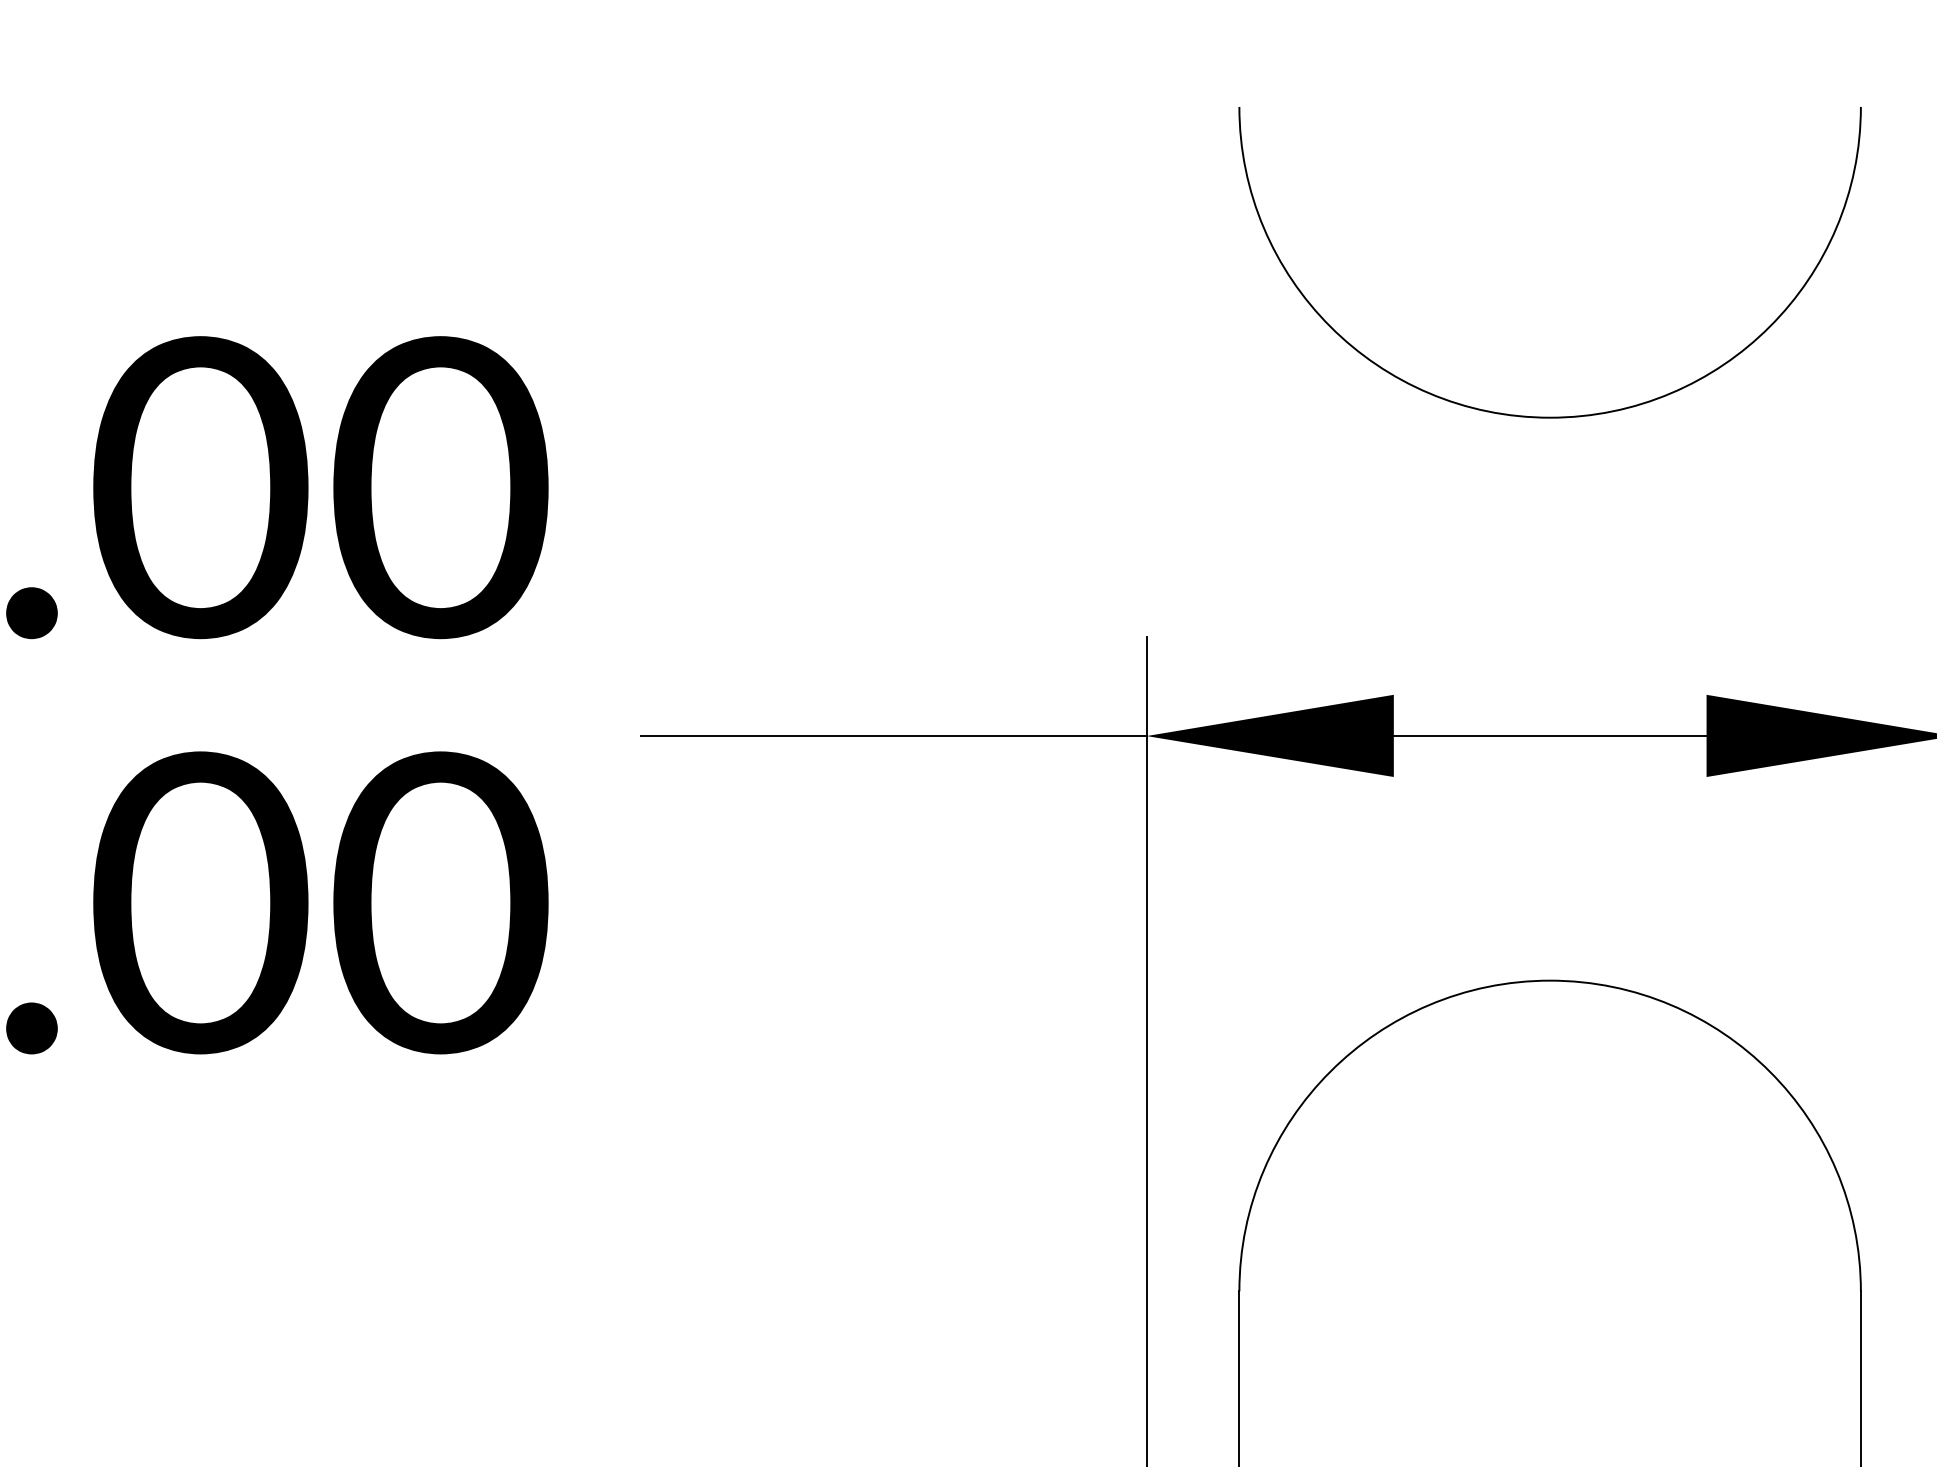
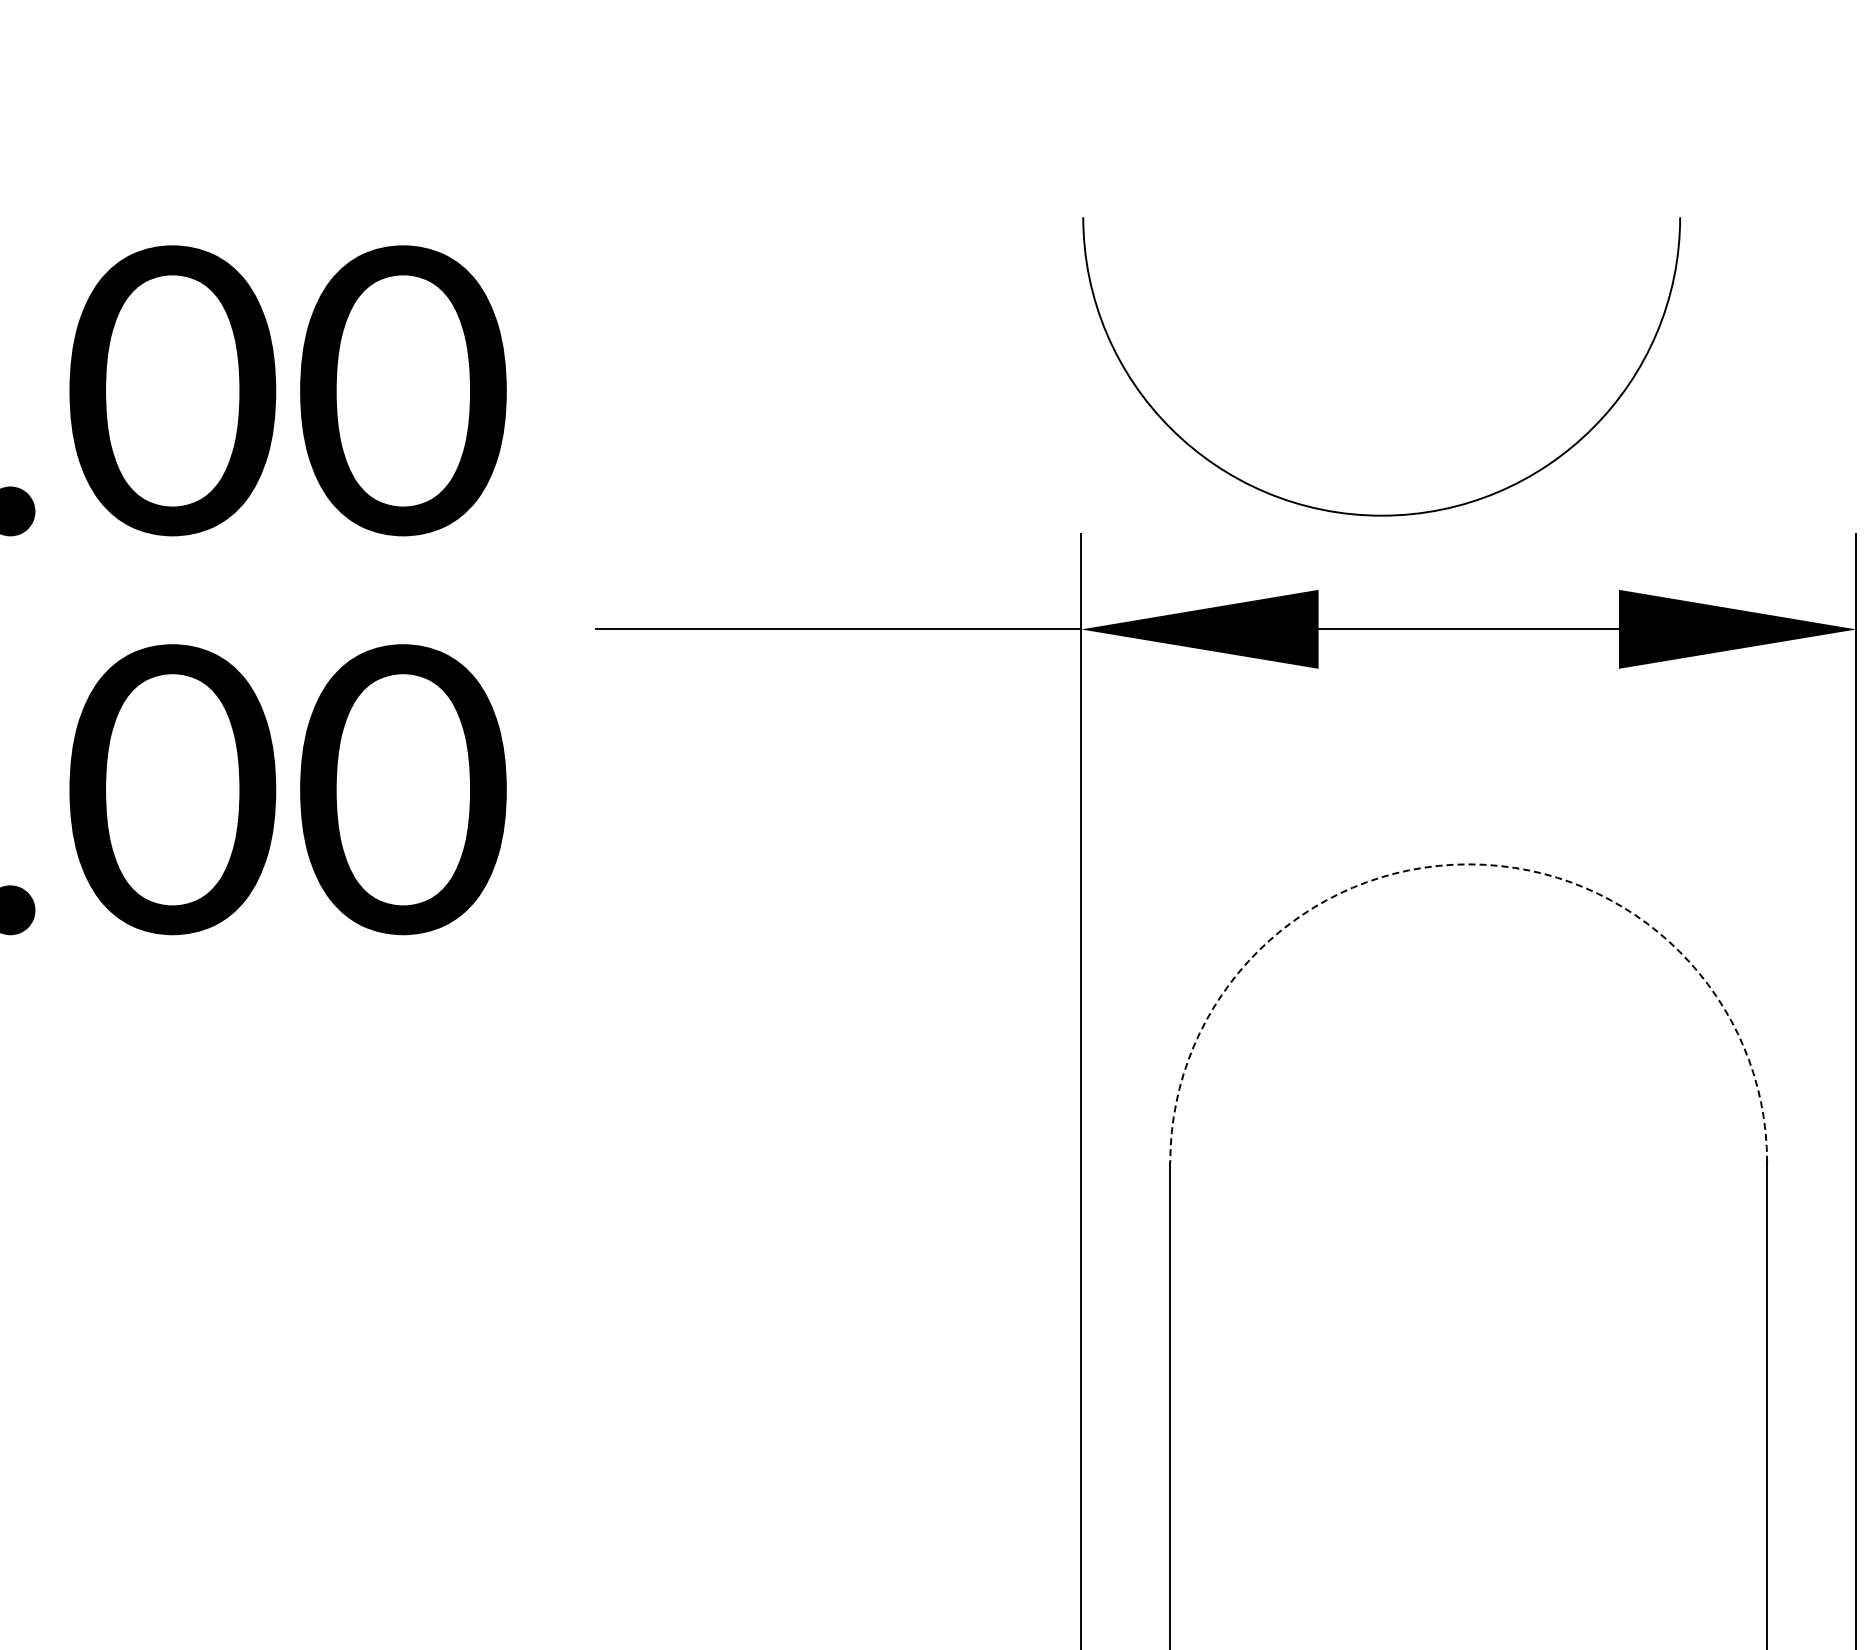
arc: (1549, 416) -> (1381, 514), moved
arc: (1549, 980) -> (1468, 864), solid -> dashed

